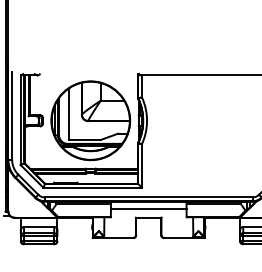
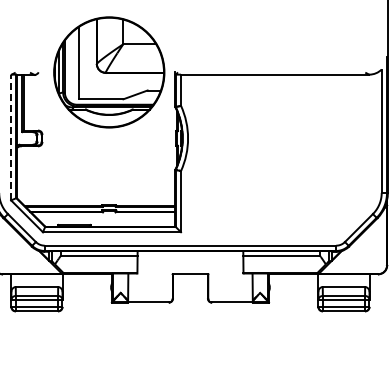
line: (20, 120) -> (11, 137), solid -> dashed
part: (90, 120) -> (109, 72), moved
line: (148, 208) -> (190, 261), removed

